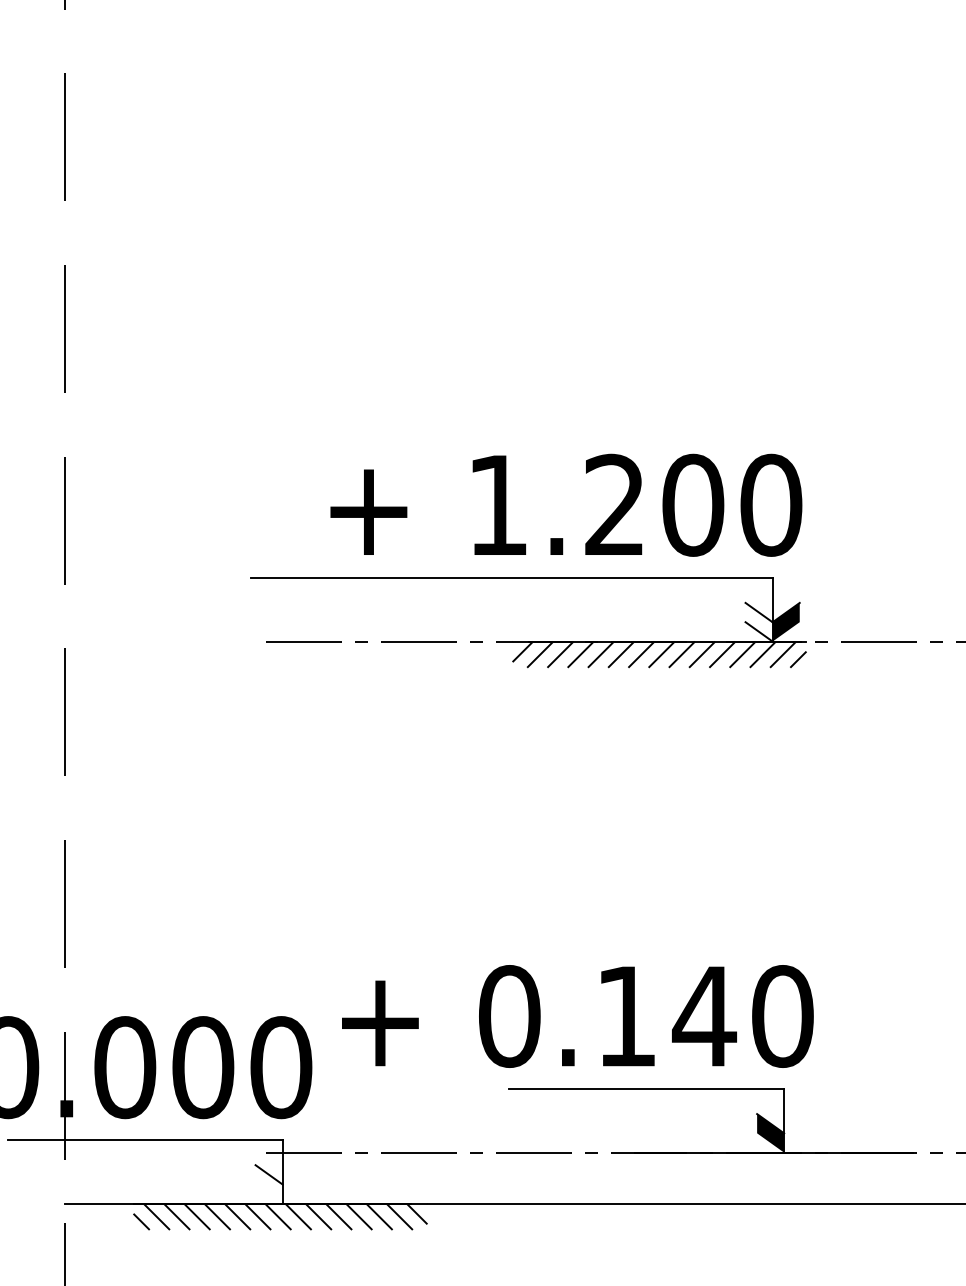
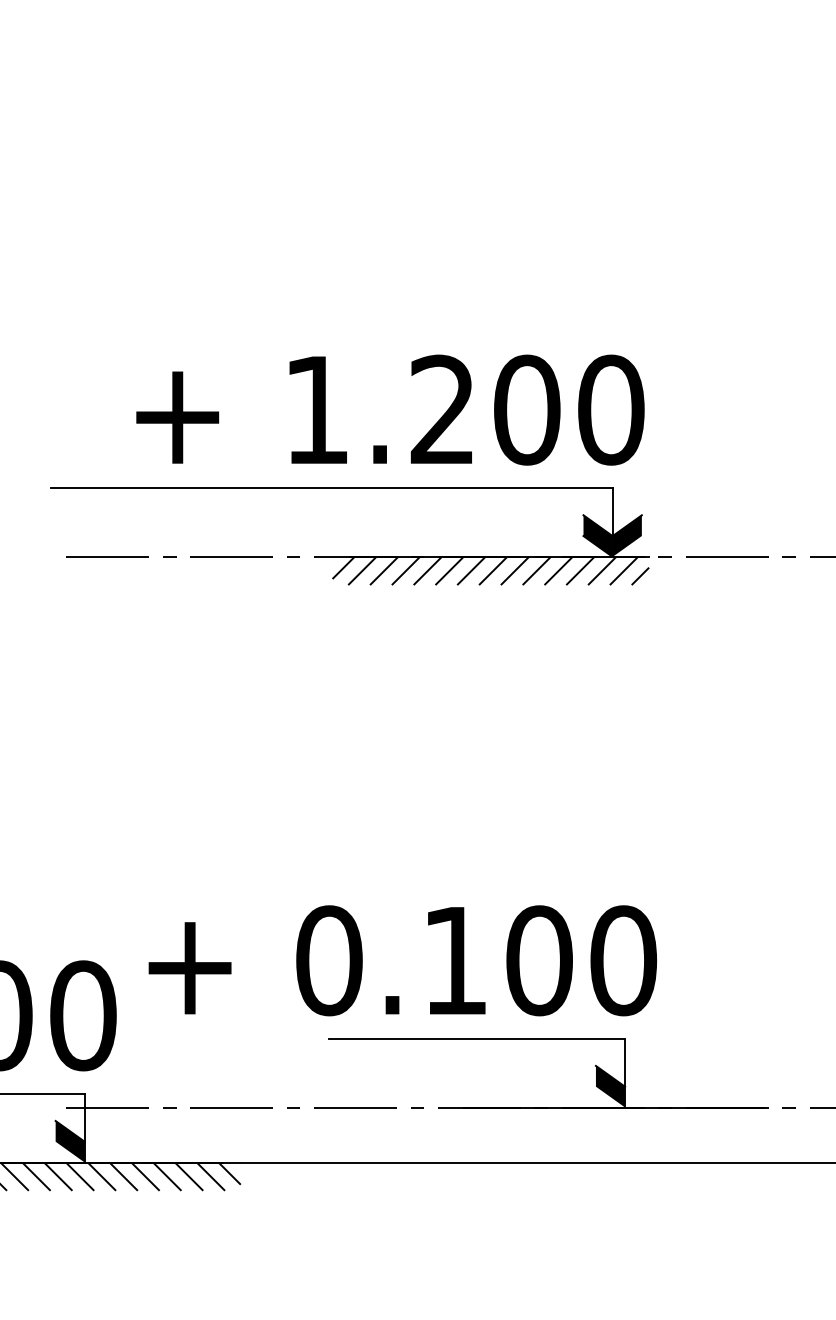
fill: (758, 621) -> (597, 535), added
text: (704, 1016) -> (539, 960), 0.140 -> 0.100
fill: (268, 1184) -> (69, 1141), added

